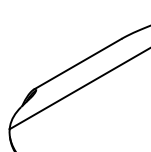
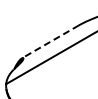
line: (77, 63) -> (50, 41), solid -> dashed

